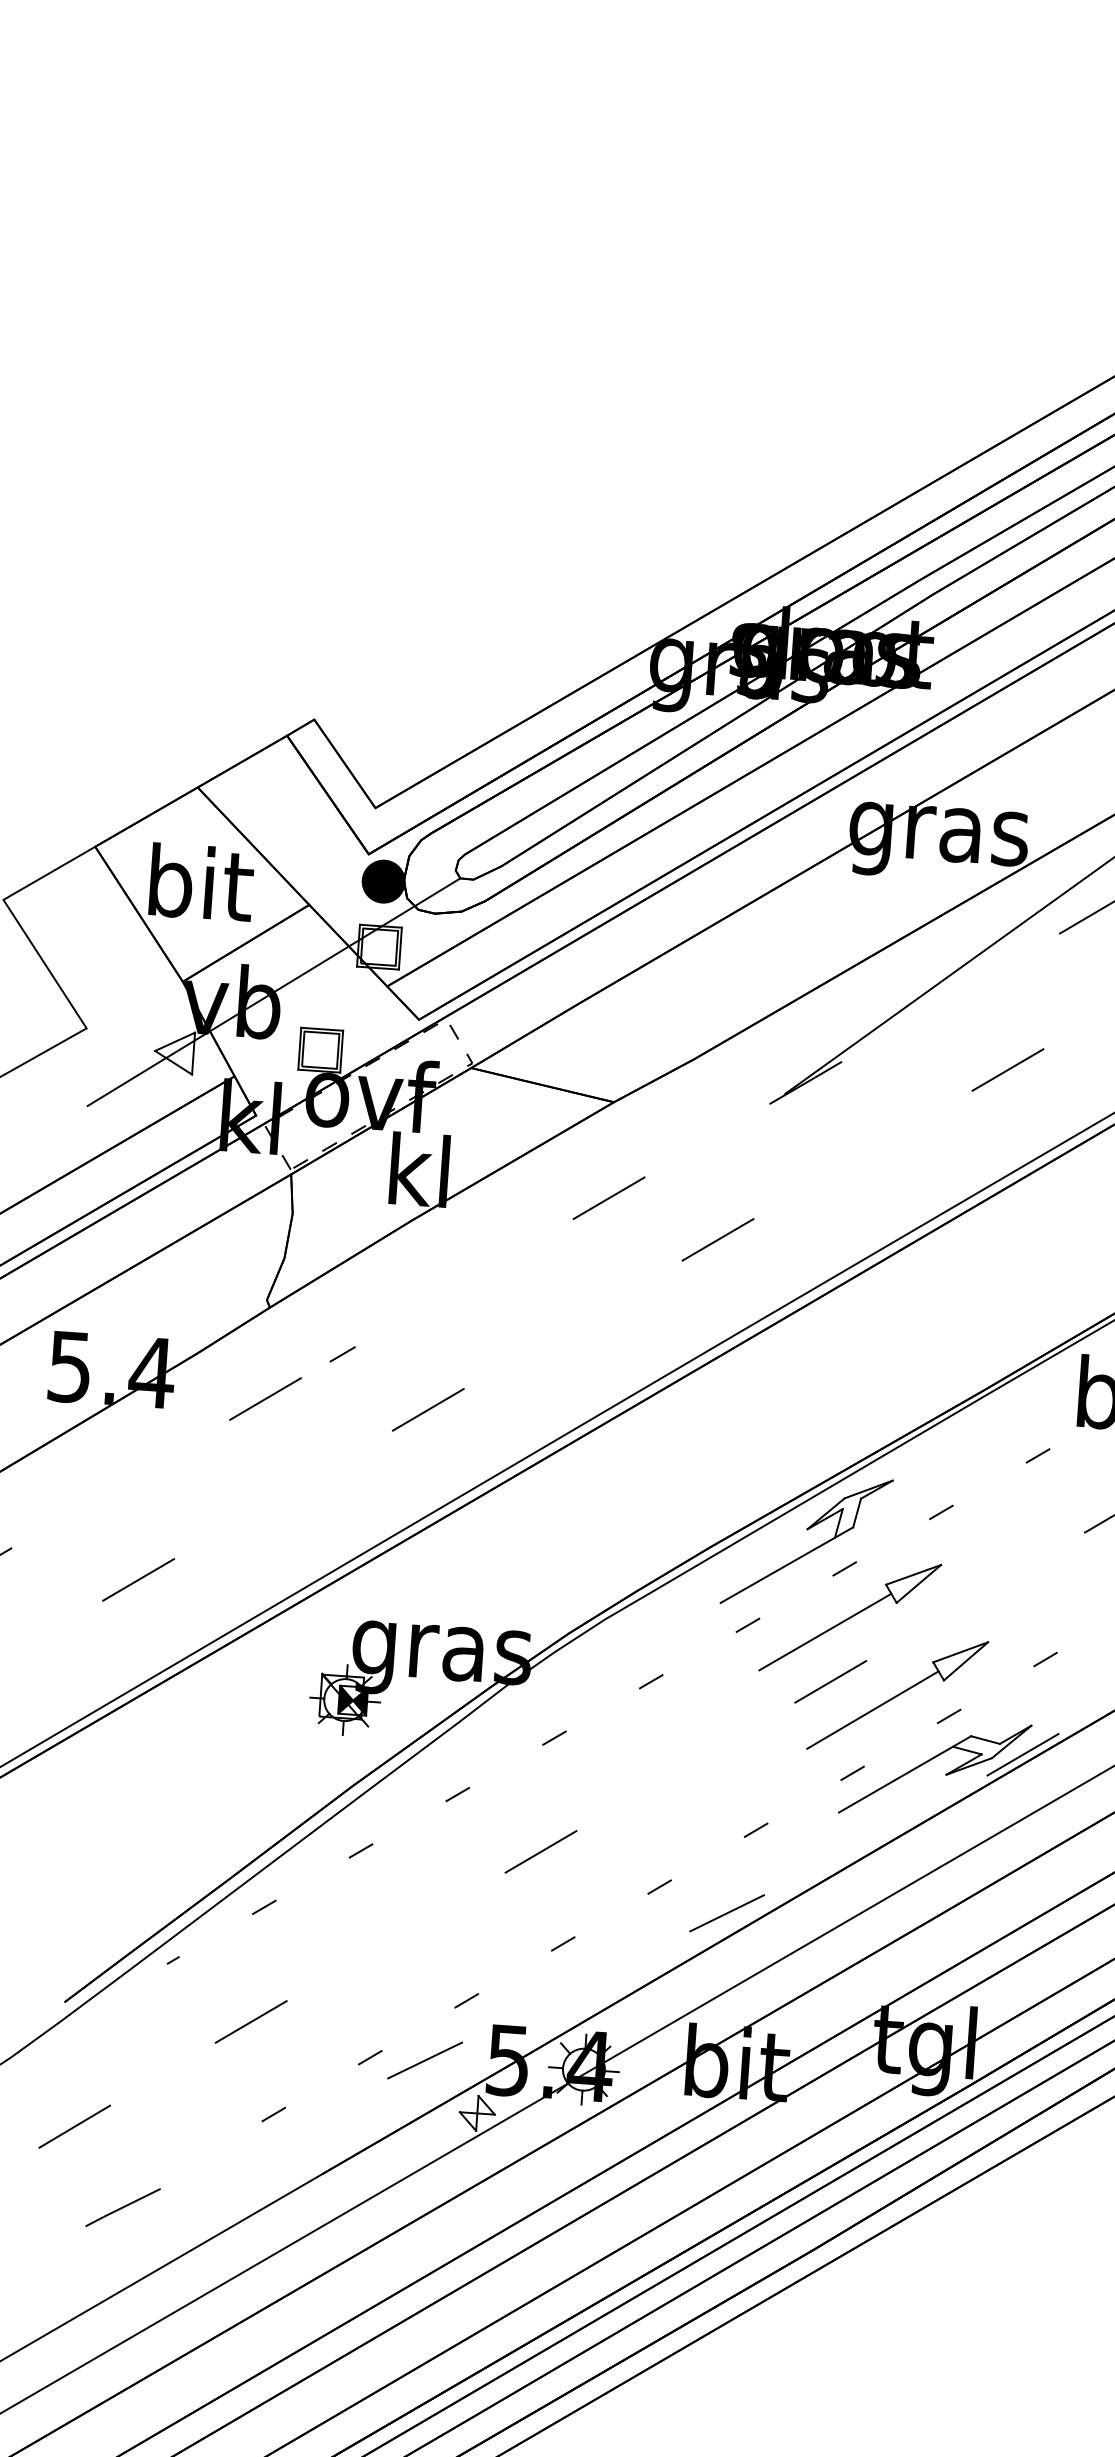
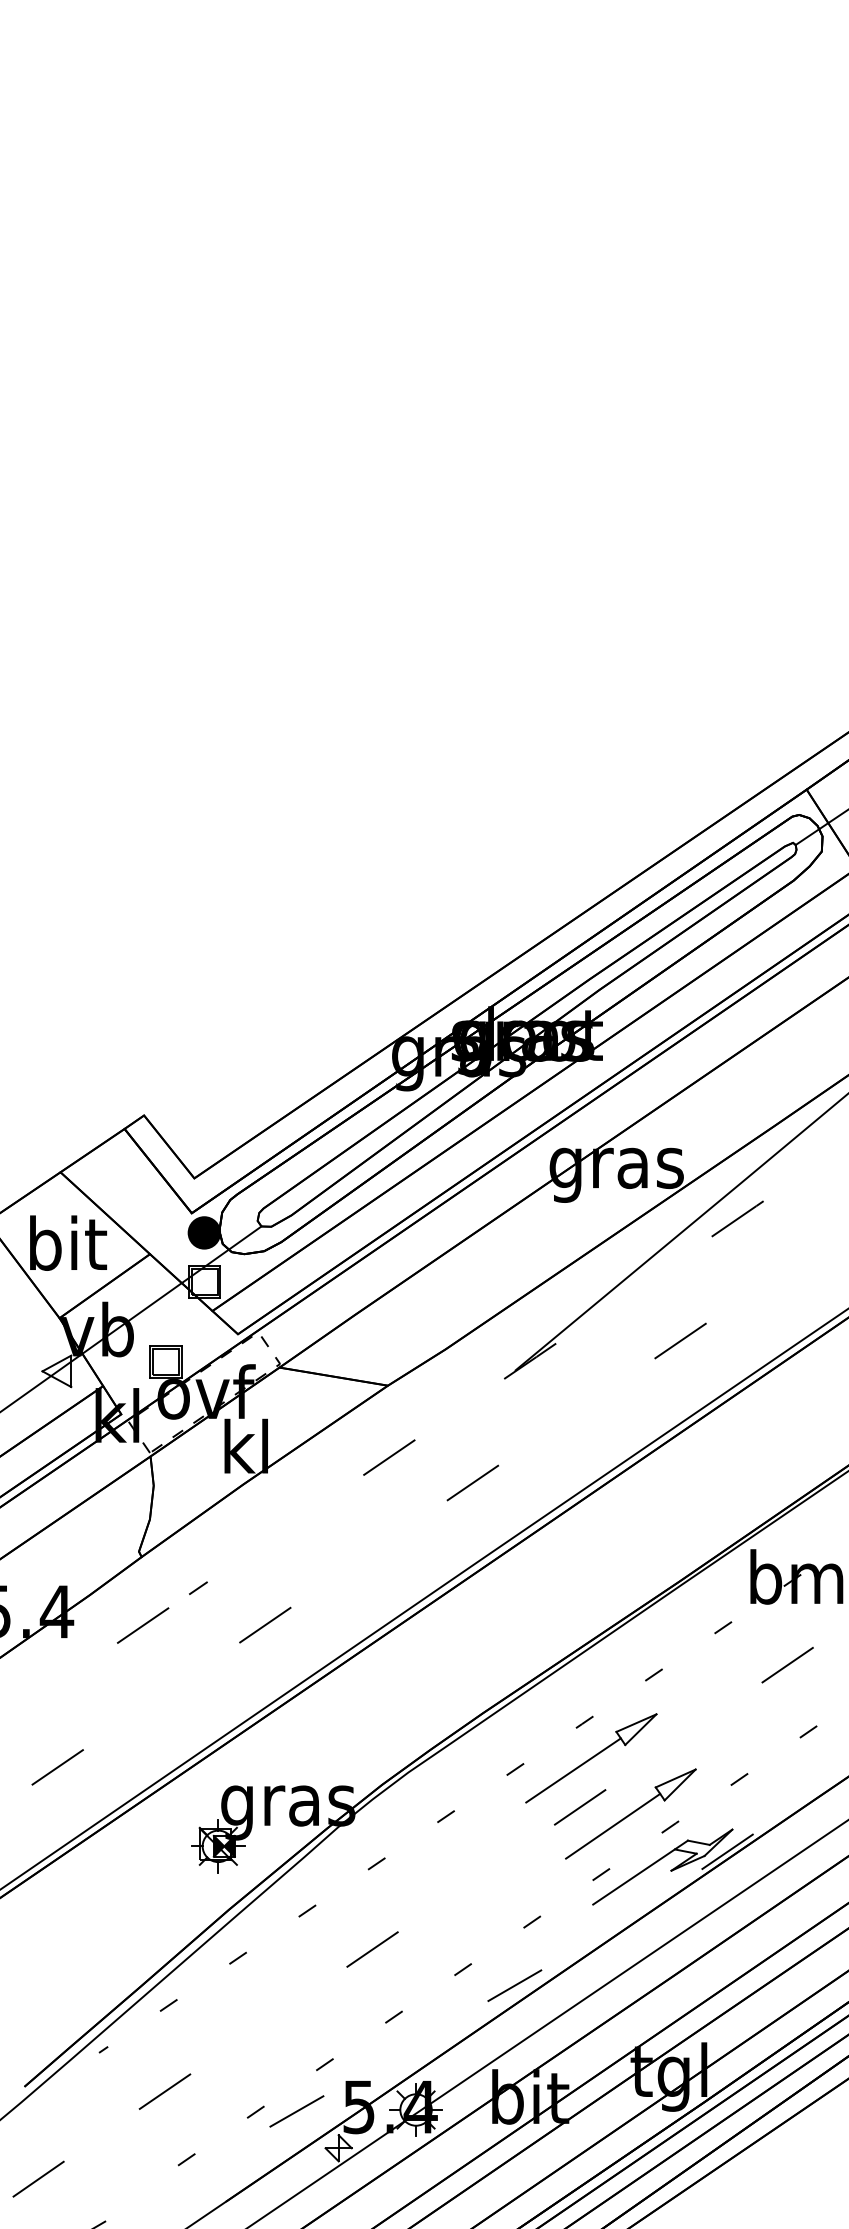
part: (811, 1549) -> (558, 1709), removed

